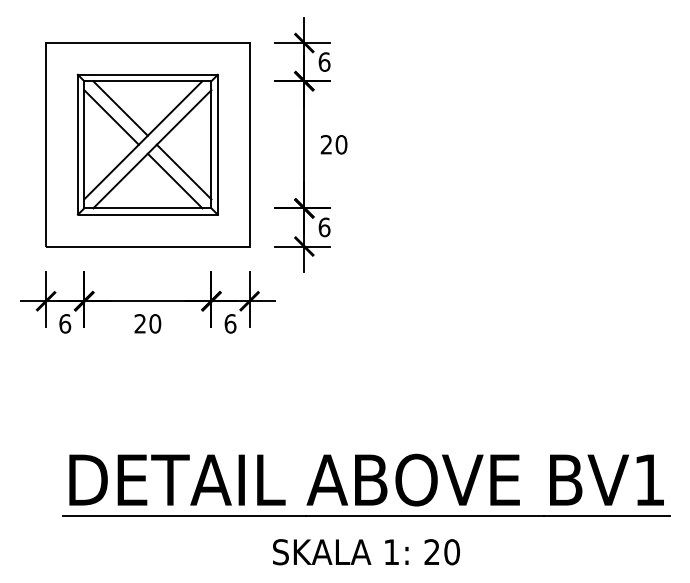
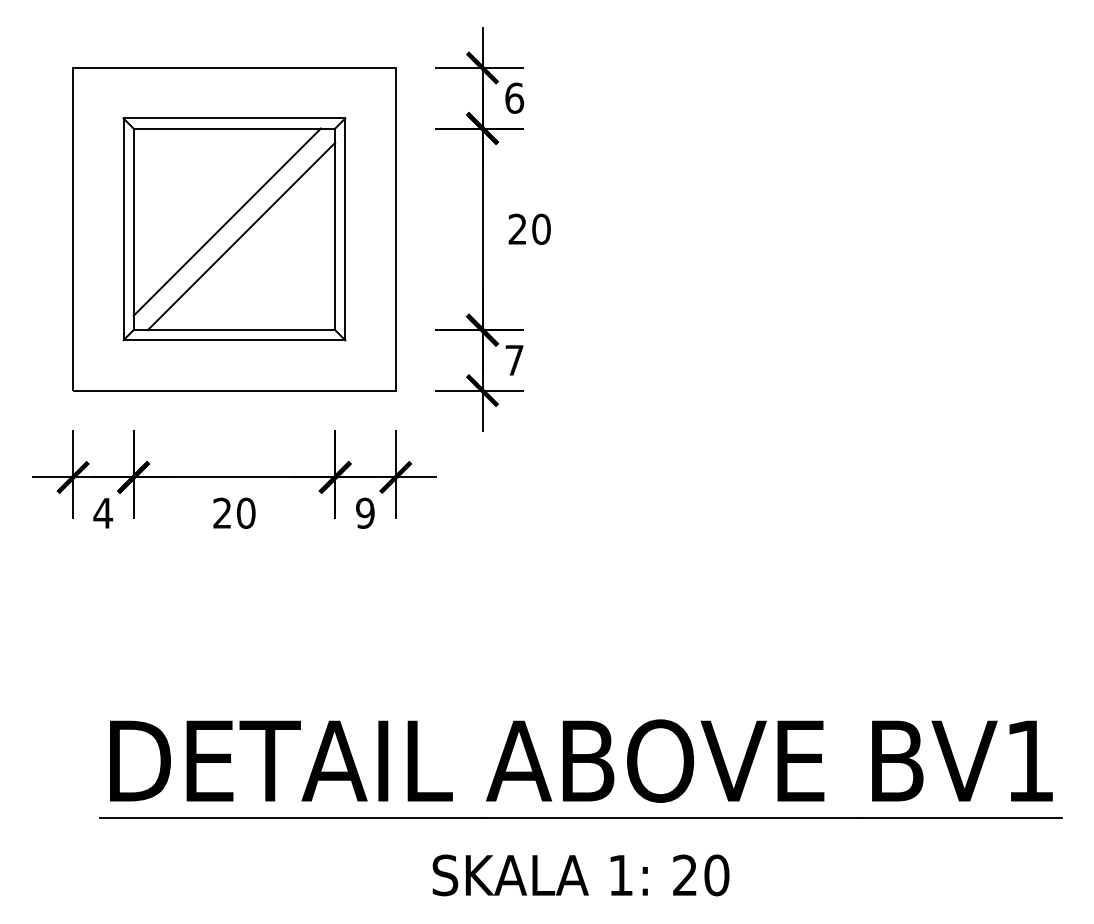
line: (120, 108) -> (191, 171), removed
line: (111, 117) -> (176, 186), removed
line: (183, 171) -> (290, 271), removed
line: (174, 180) -> (276, 285), removed
text: (324, 227) -> (514, 360), 6 -> 7
text: (64, 323) -> (102, 512), 6 -> 4
text: (230, 323) -> (365, 512), 6 -> 9

